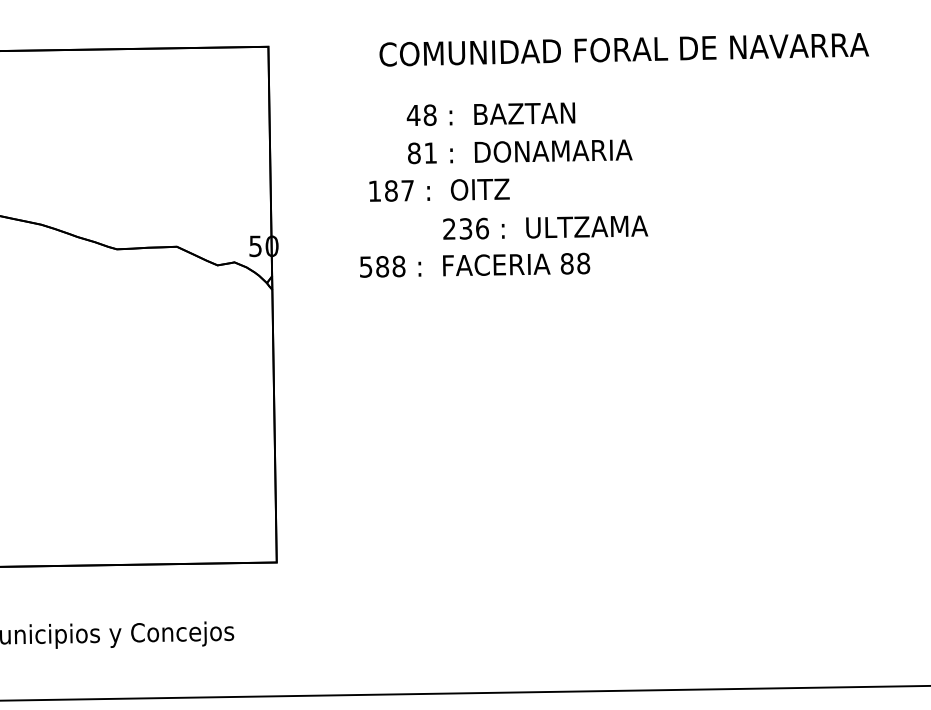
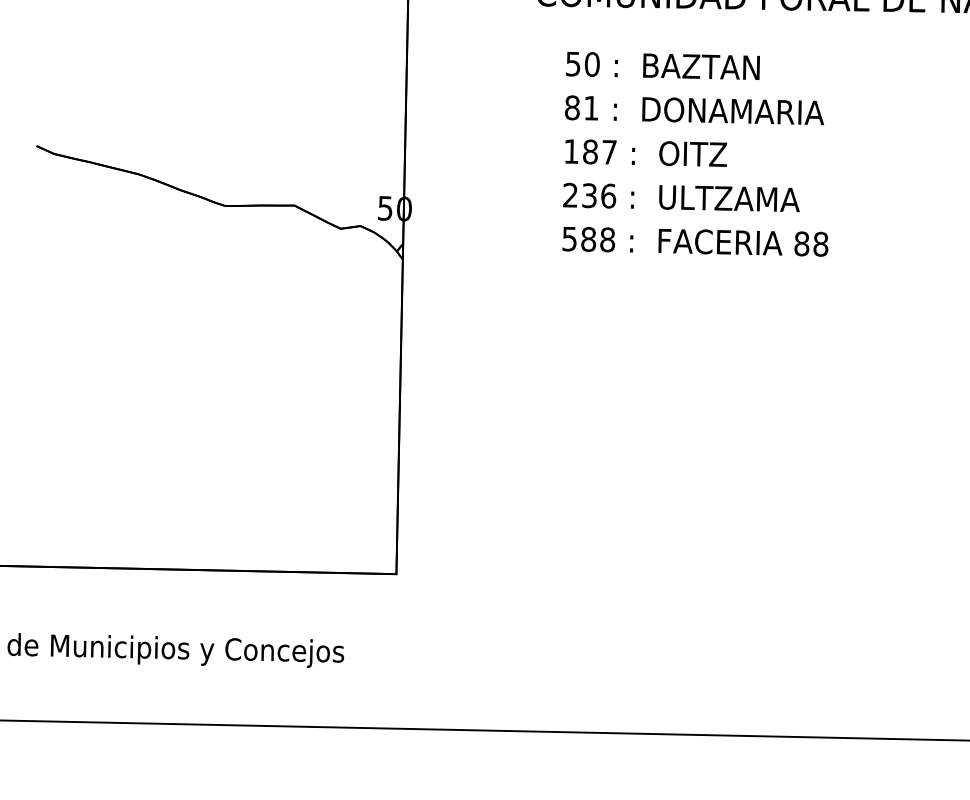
text: (421, 115) -> (582, 64), 48 -> 50
text: (439, 189) -> (646, 152), moved
text: (545, 227) -> (681, 197), moved
text: (475, 264) -> (696, 240), moved

